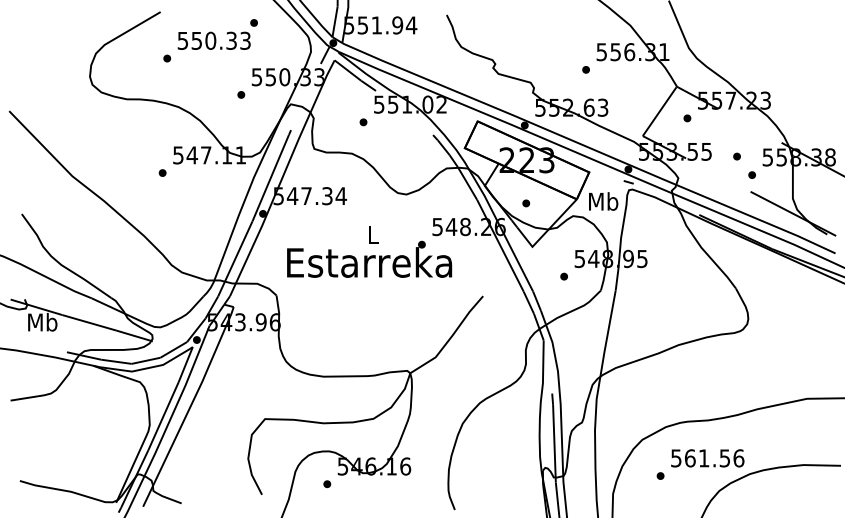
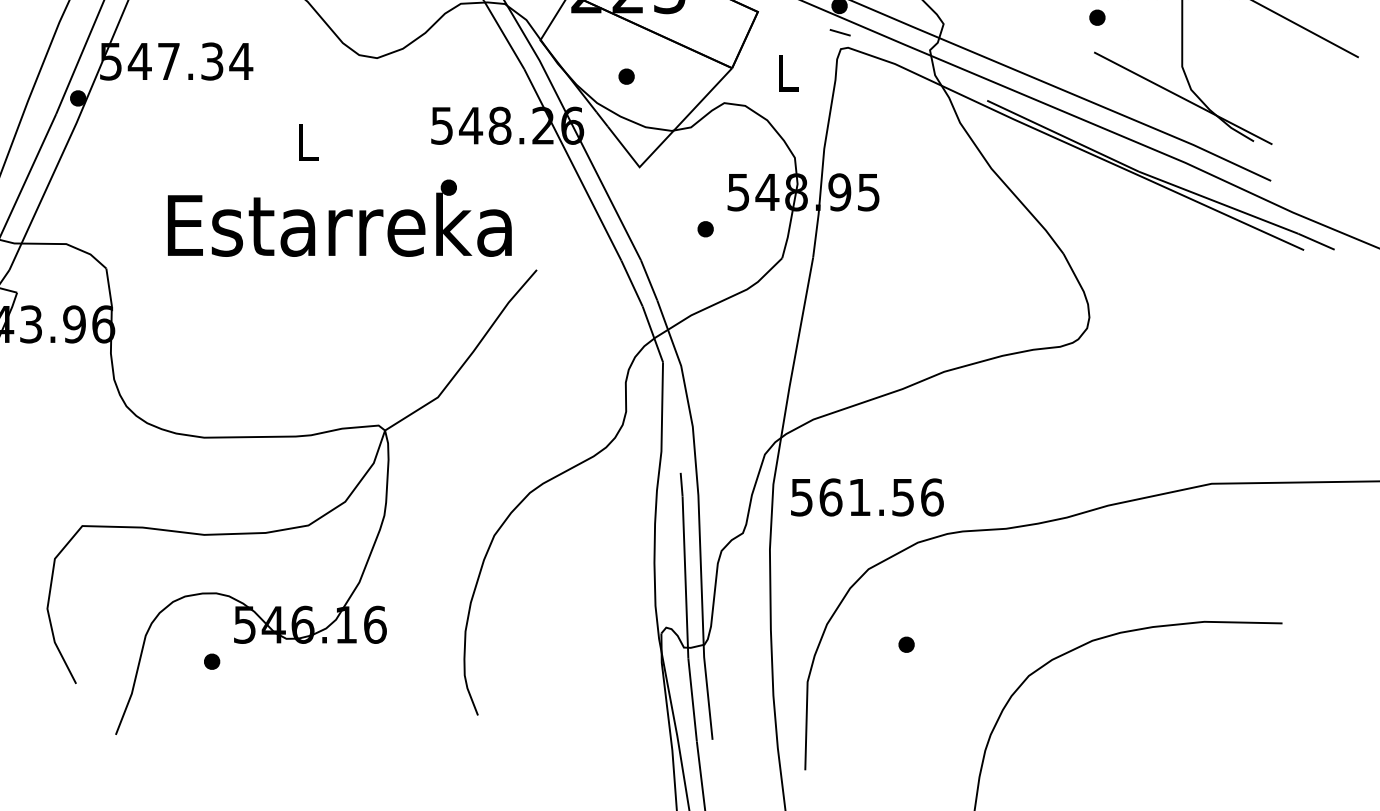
text: (603, 201) -> (787, 72), Mb -> L
text: (369, 258) -> (339, 216), moved
text: (707, 458) -> (866, 497), moved

